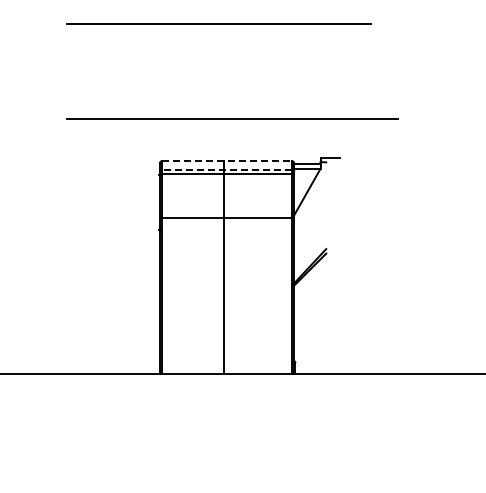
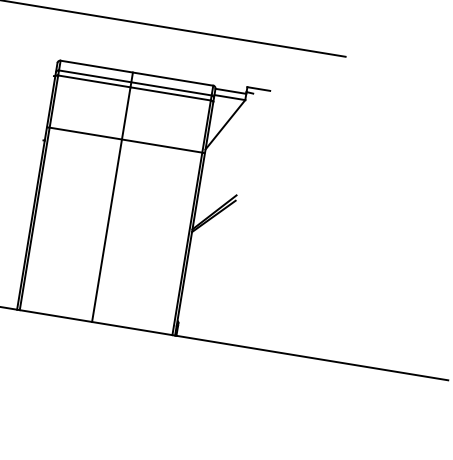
line: (227, 161) -> (137, 73), dashed -> solid
line: (227, 169) -> (135, 82), dashed -> solid

